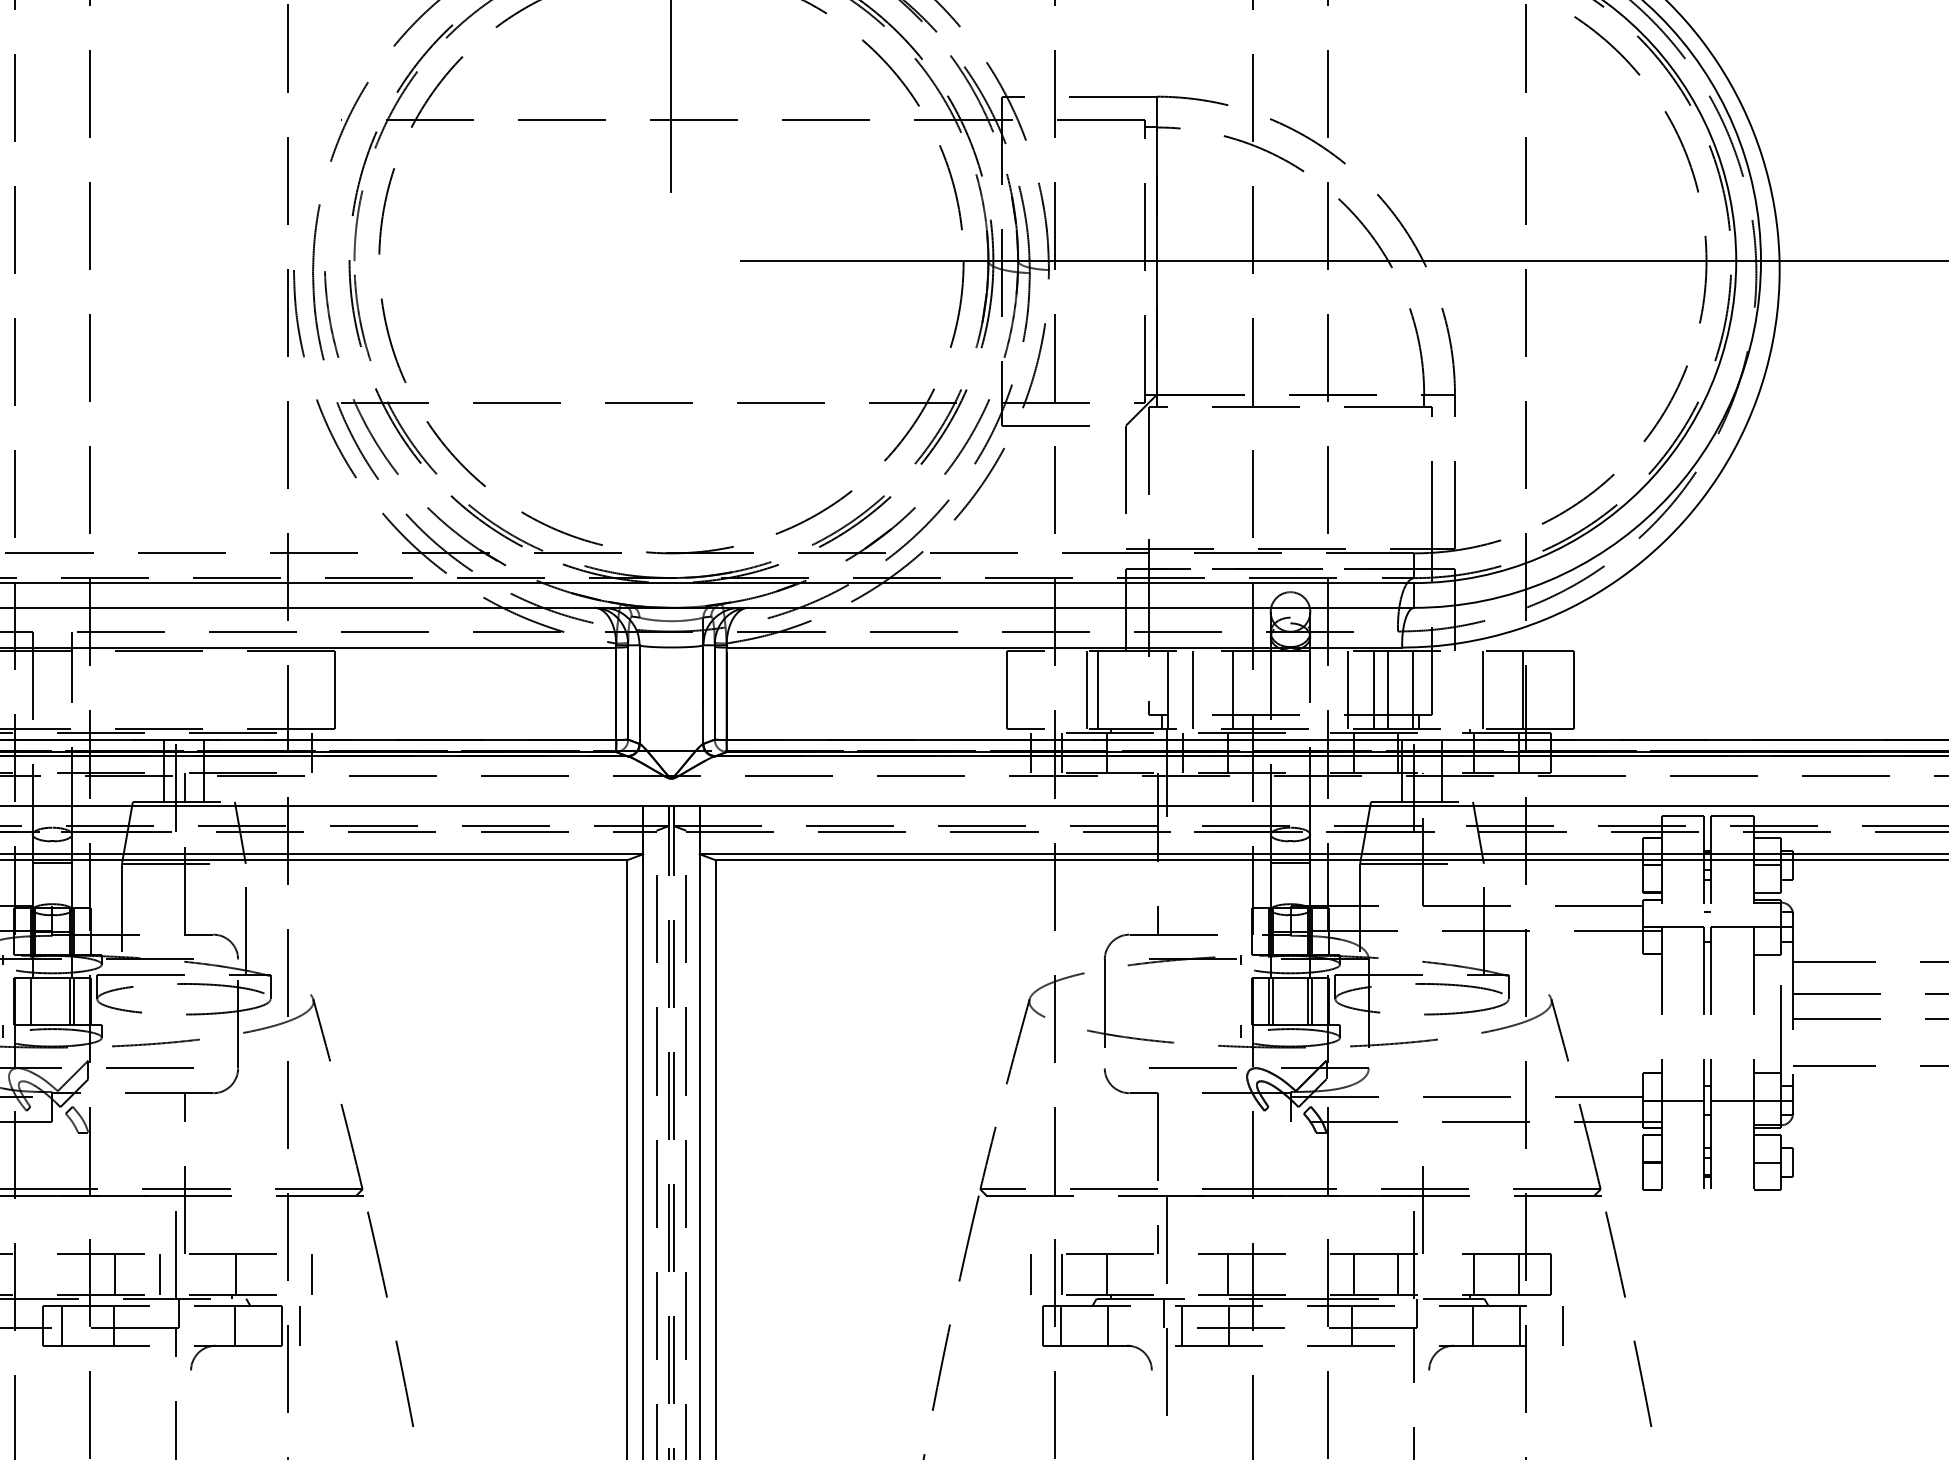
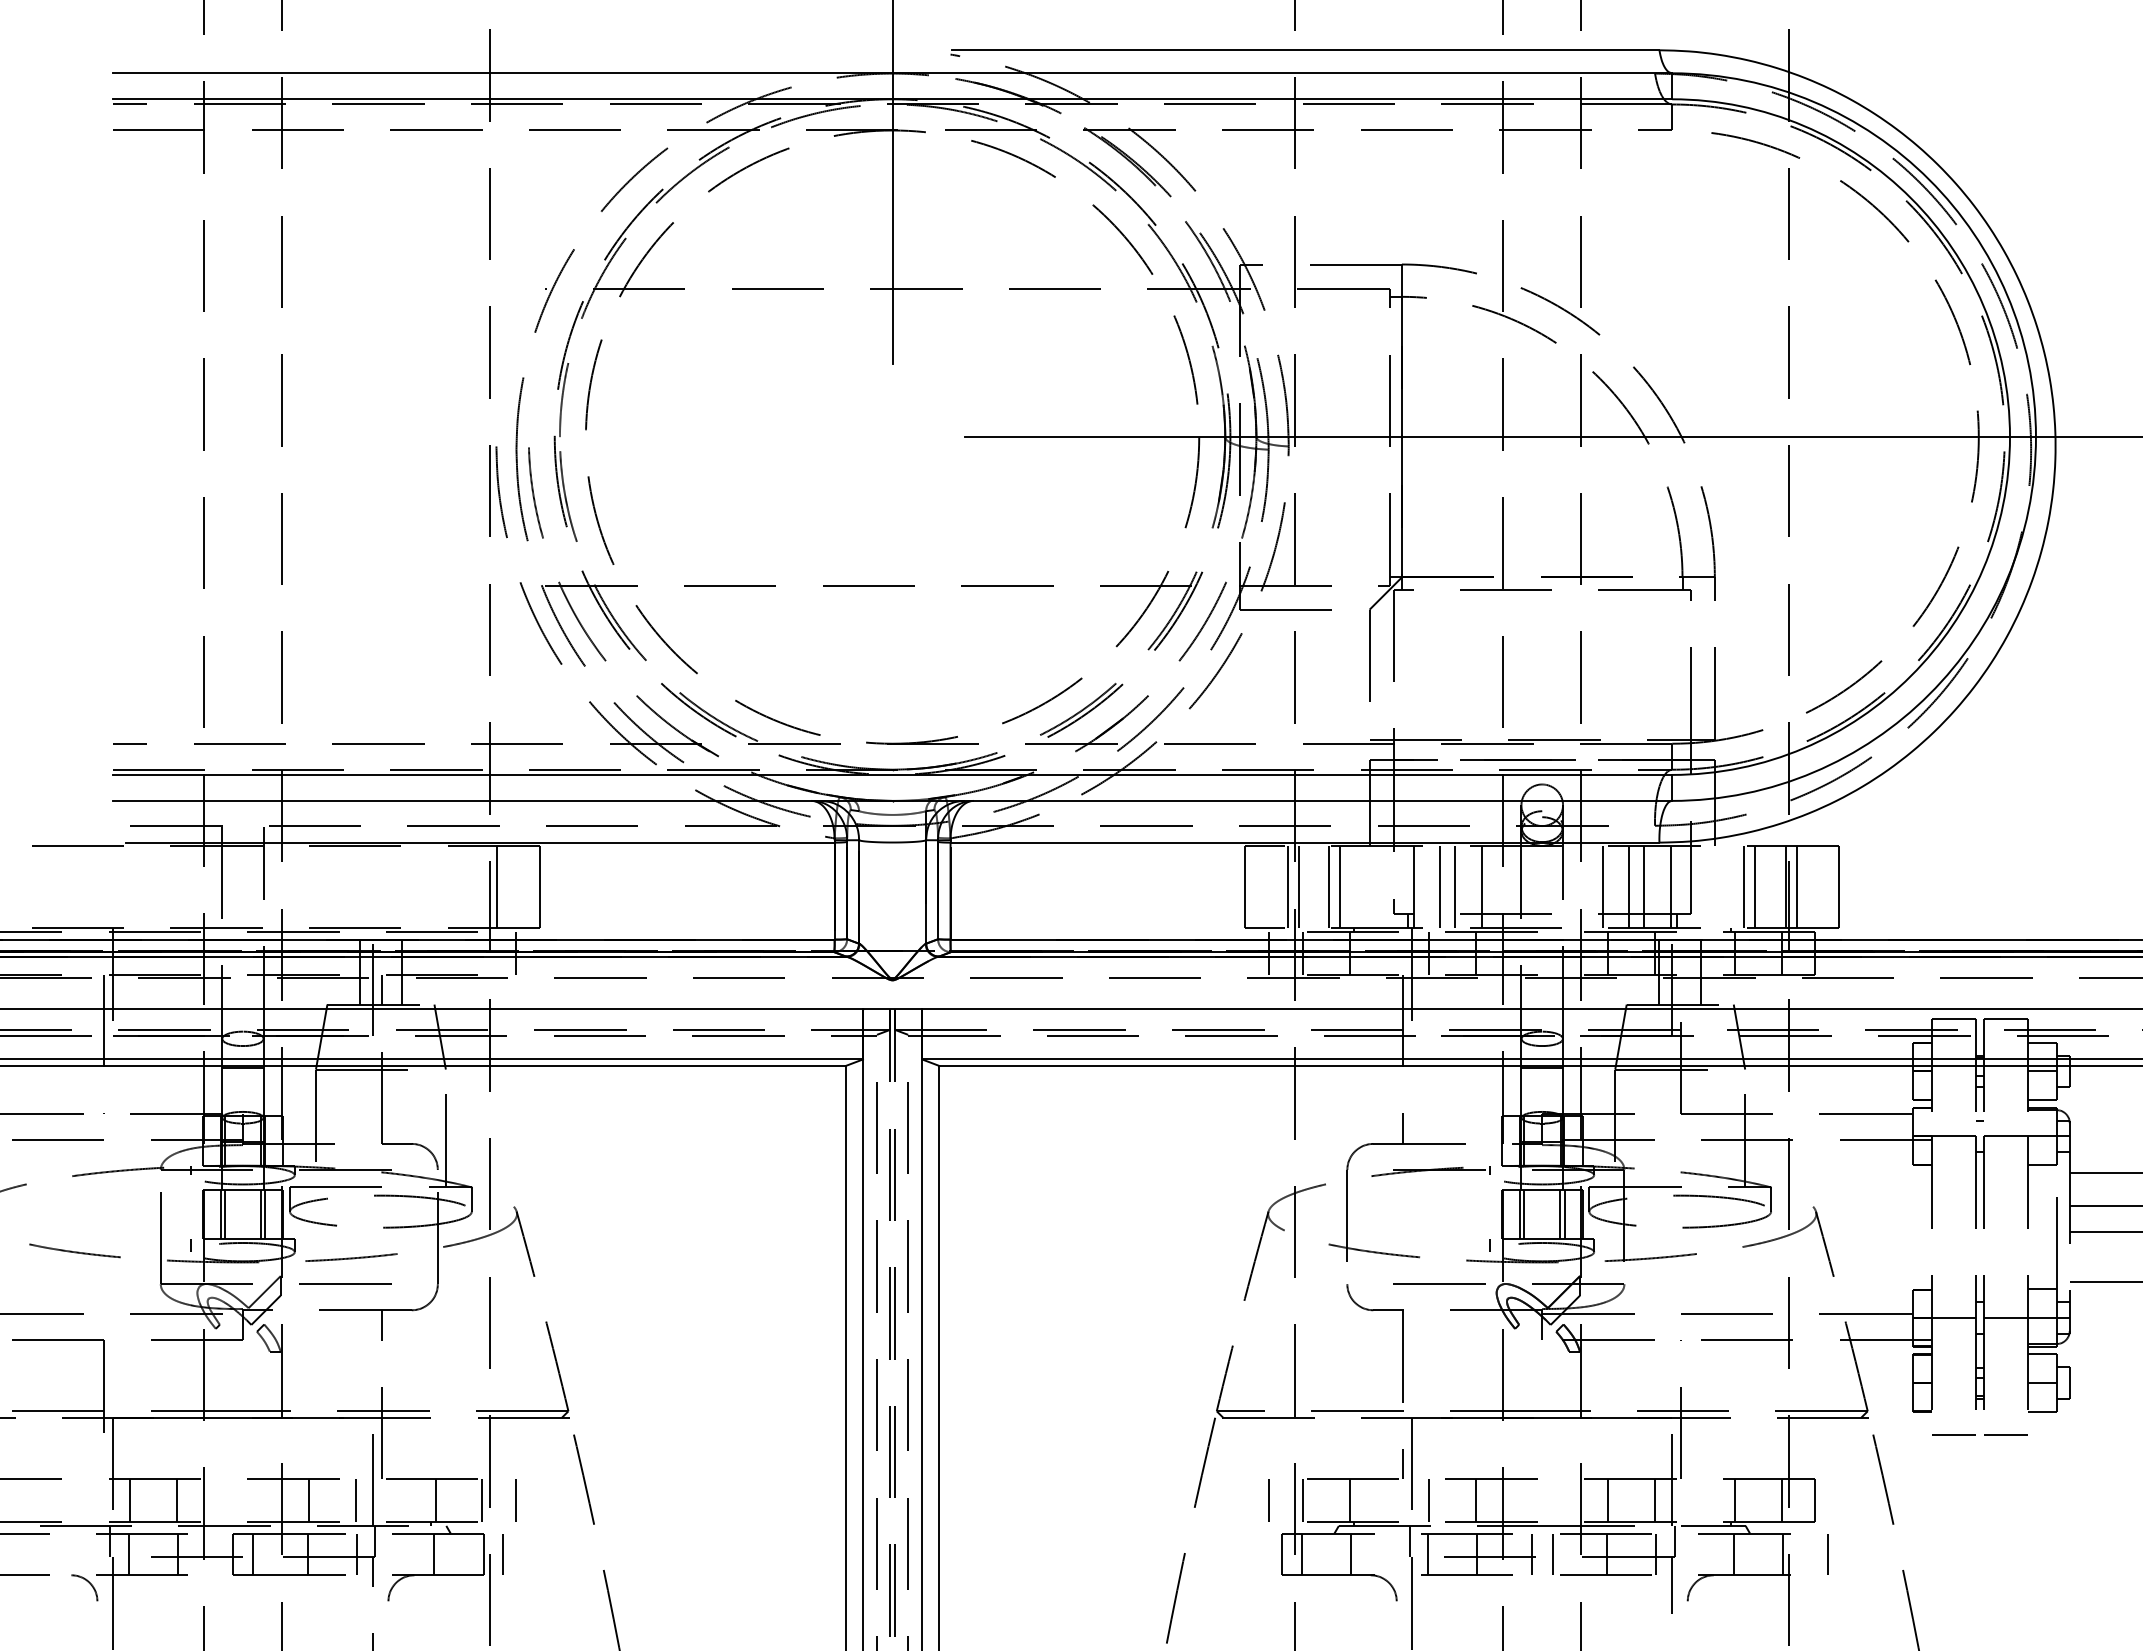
line: (294, 690) -> (497, 887), added
line: (1047, 690) -> (1287, 887), added
line: (1058, 690) -> (1298, 887), added
line: (1207, 690) -> (1455, 887), added
line: (1493, 690) -> (1755, 887), added
line: (1532, 690) -> (1796, 887), added
line: (34, 1000) -> (224, 1213), added
line: (1683, 1211) -> (1954, 1434), added
line: (1732, 1211) -> (2006, 1434), added
line: (280, 1274) -> (482, 1500), added
line: (1183, 1274) -> (1429, 1500), added
line: (161, 1325) -> (357, 1554), added
line: (1280, 1325) -> (1531, 1554), added
line: (1300, 1325) -> (1552, 1554), added
line: (1399, 1325) -> (1656, 1554), added

